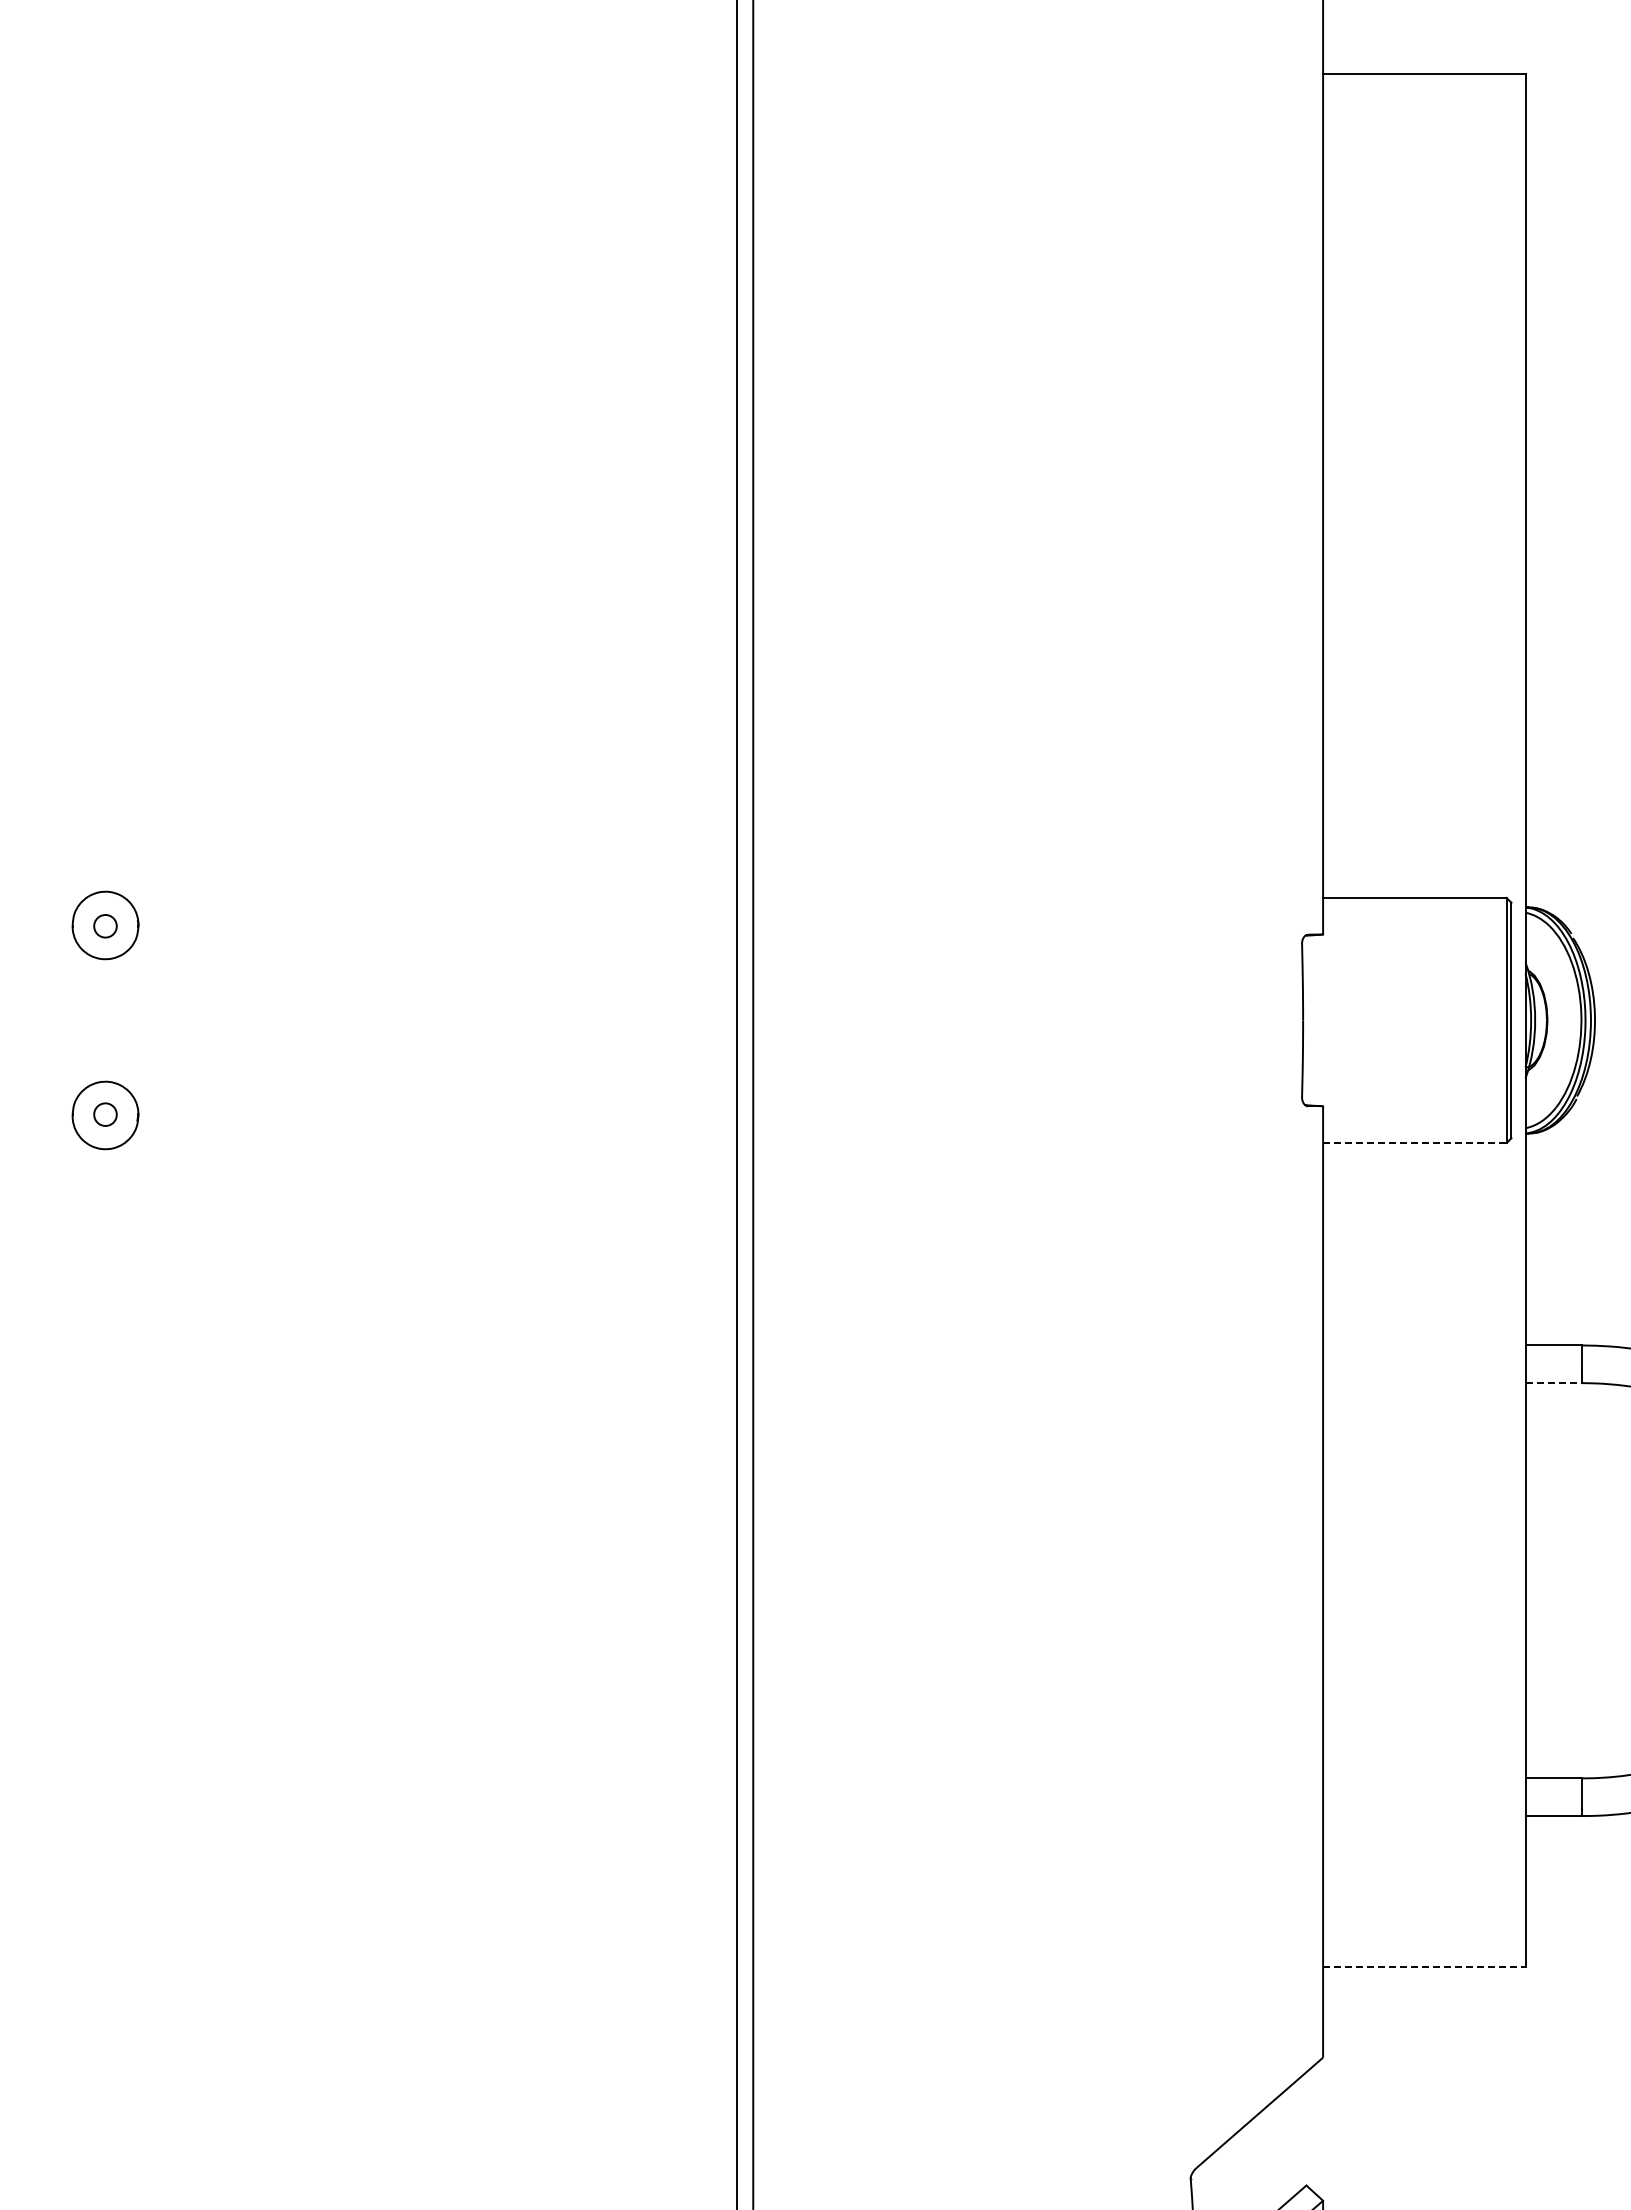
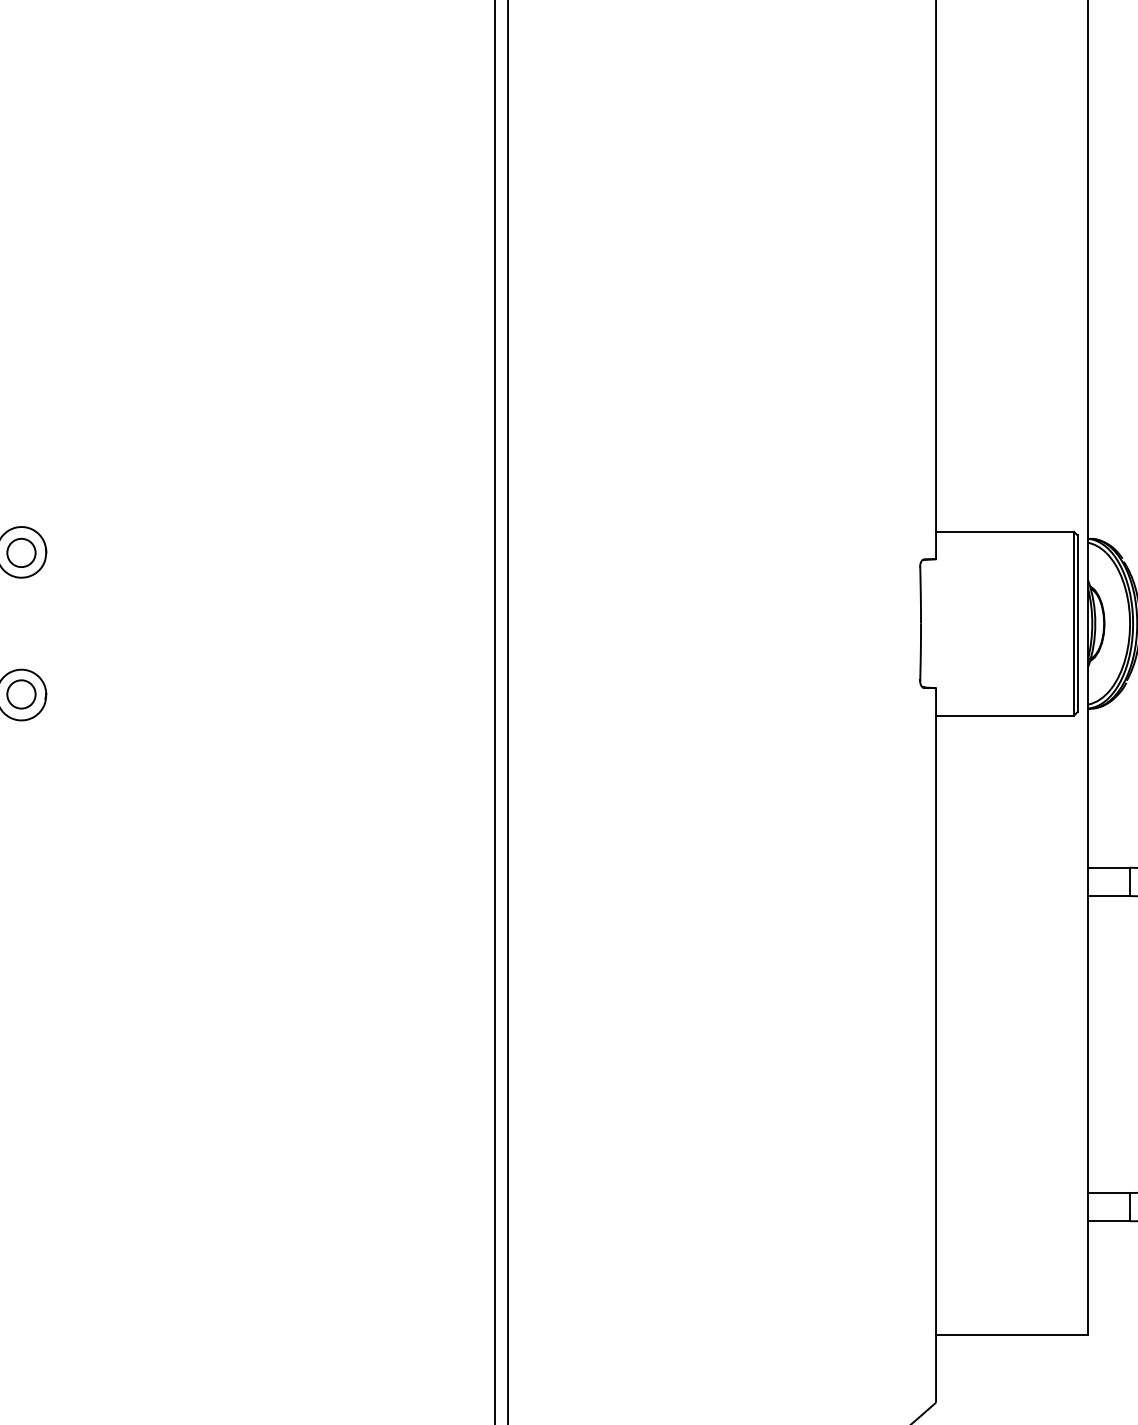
circle: (105, 926) -> (21, 553), size x1.67
circle: (105, 1114) -> (21, 694), size x1.67
line: (1414, 1142) -> (1004, 715), dashed -> solid
line: (1554, 1383) -> (1109, 896), dashed -> solid
line: (1424, 1967) -> (1012, 1335), dashed -> solid

